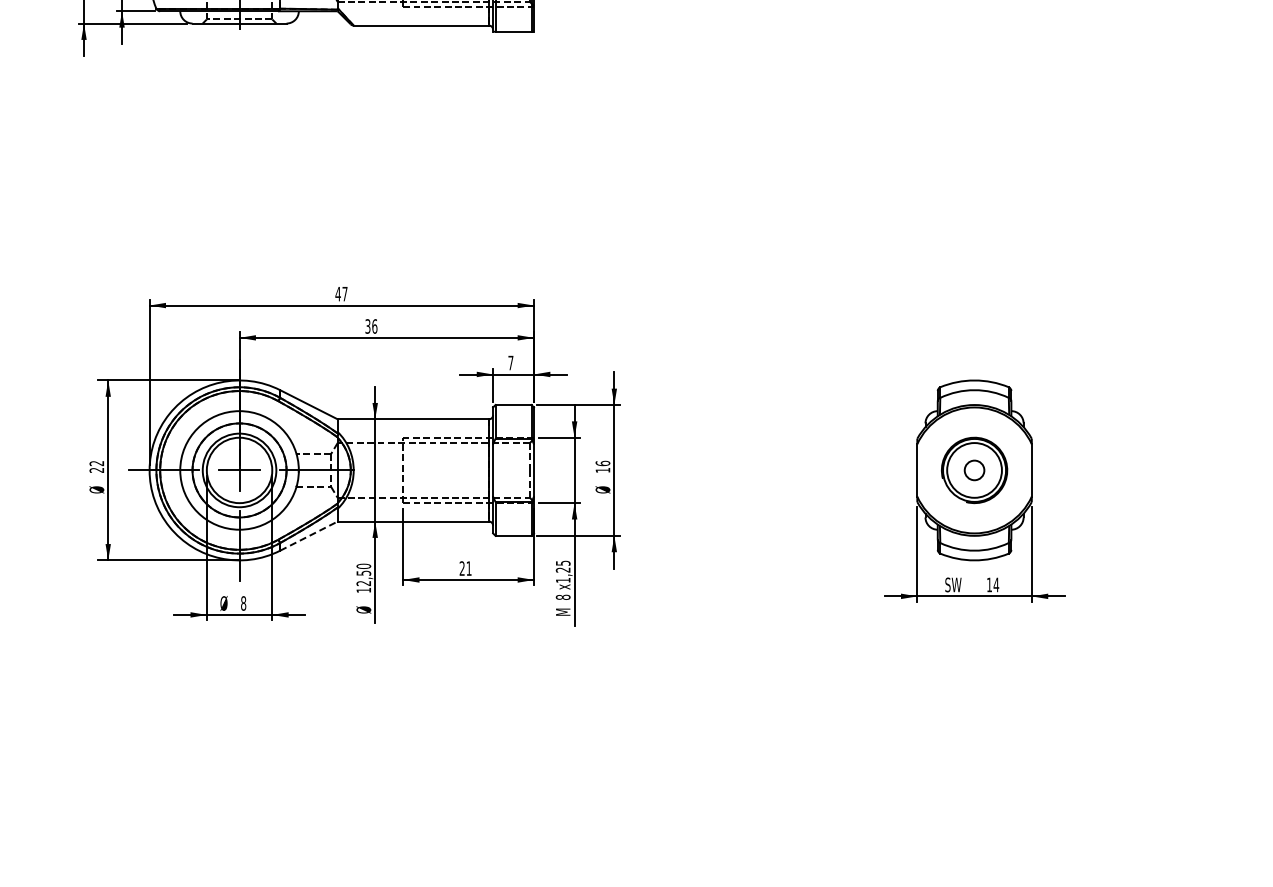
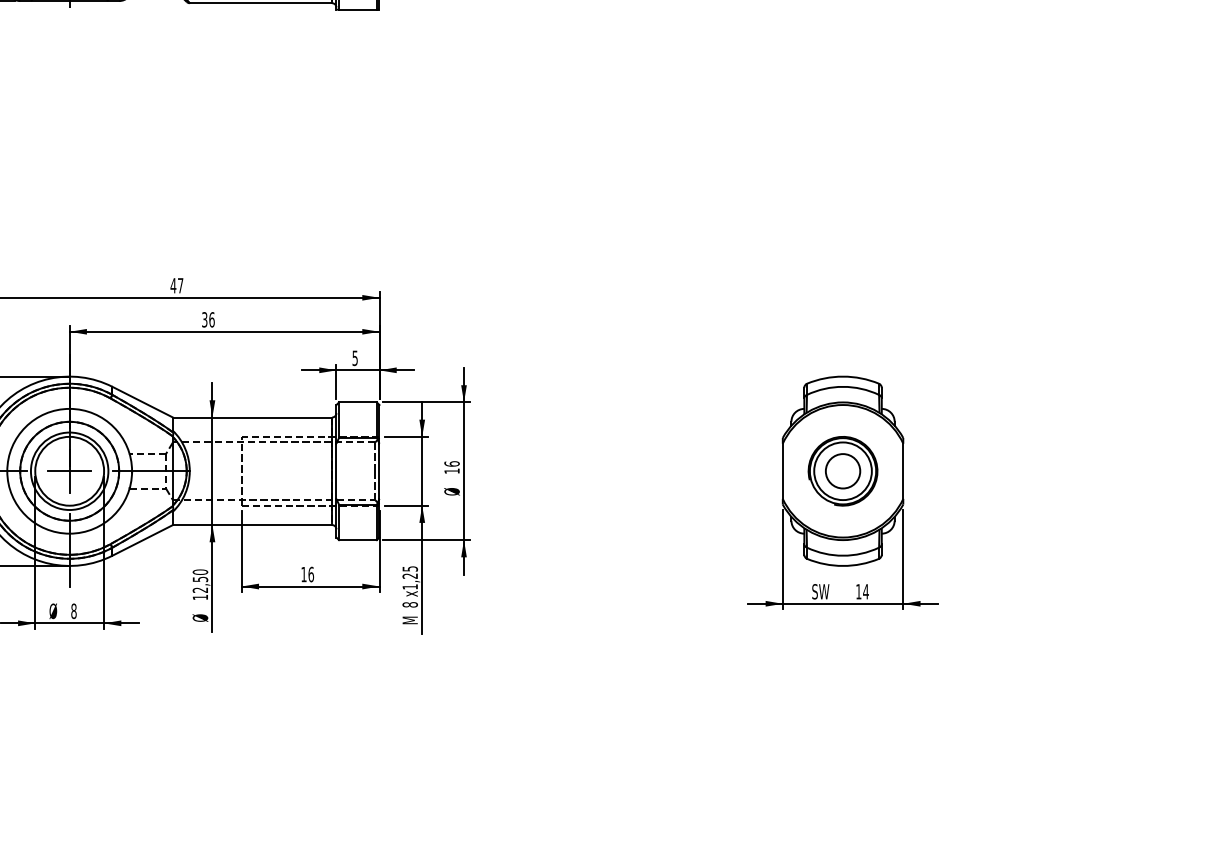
text: (510, 363) -> (354, 358), 7 -> 5
circle: (974, 470) -> (842, 471), size x1.67
line: (309, 535) -> (143, 539), dashed -> solid
text: (465, 568) -> (307, 574), 21 -> 16

